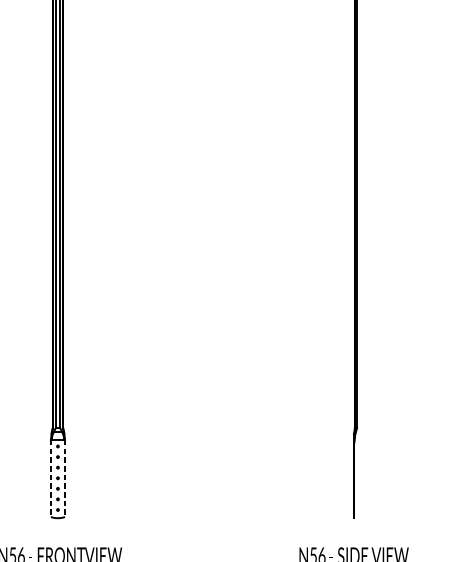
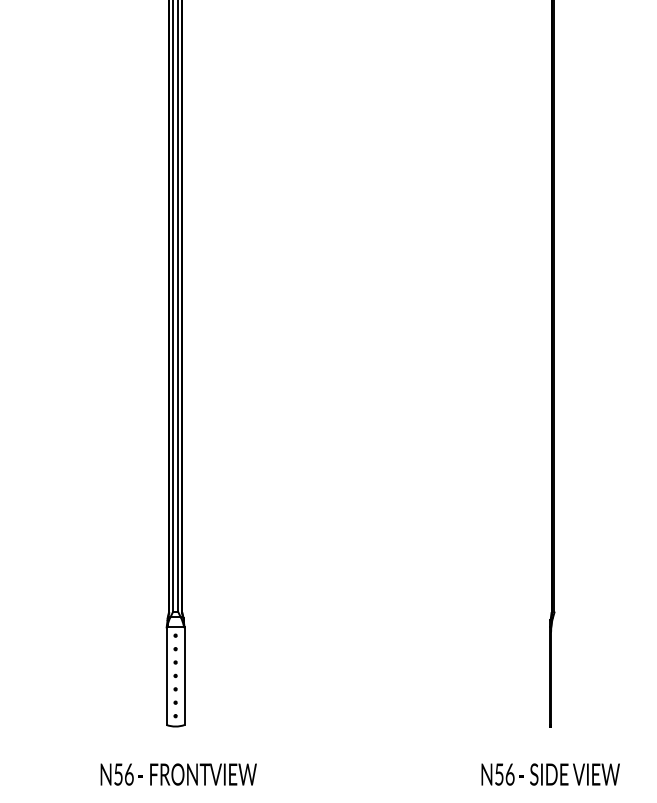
line: (50, 478) -> (166, 676), dashed -> solid
line: (64, 478) -> (184, 676), dashed -> solid

